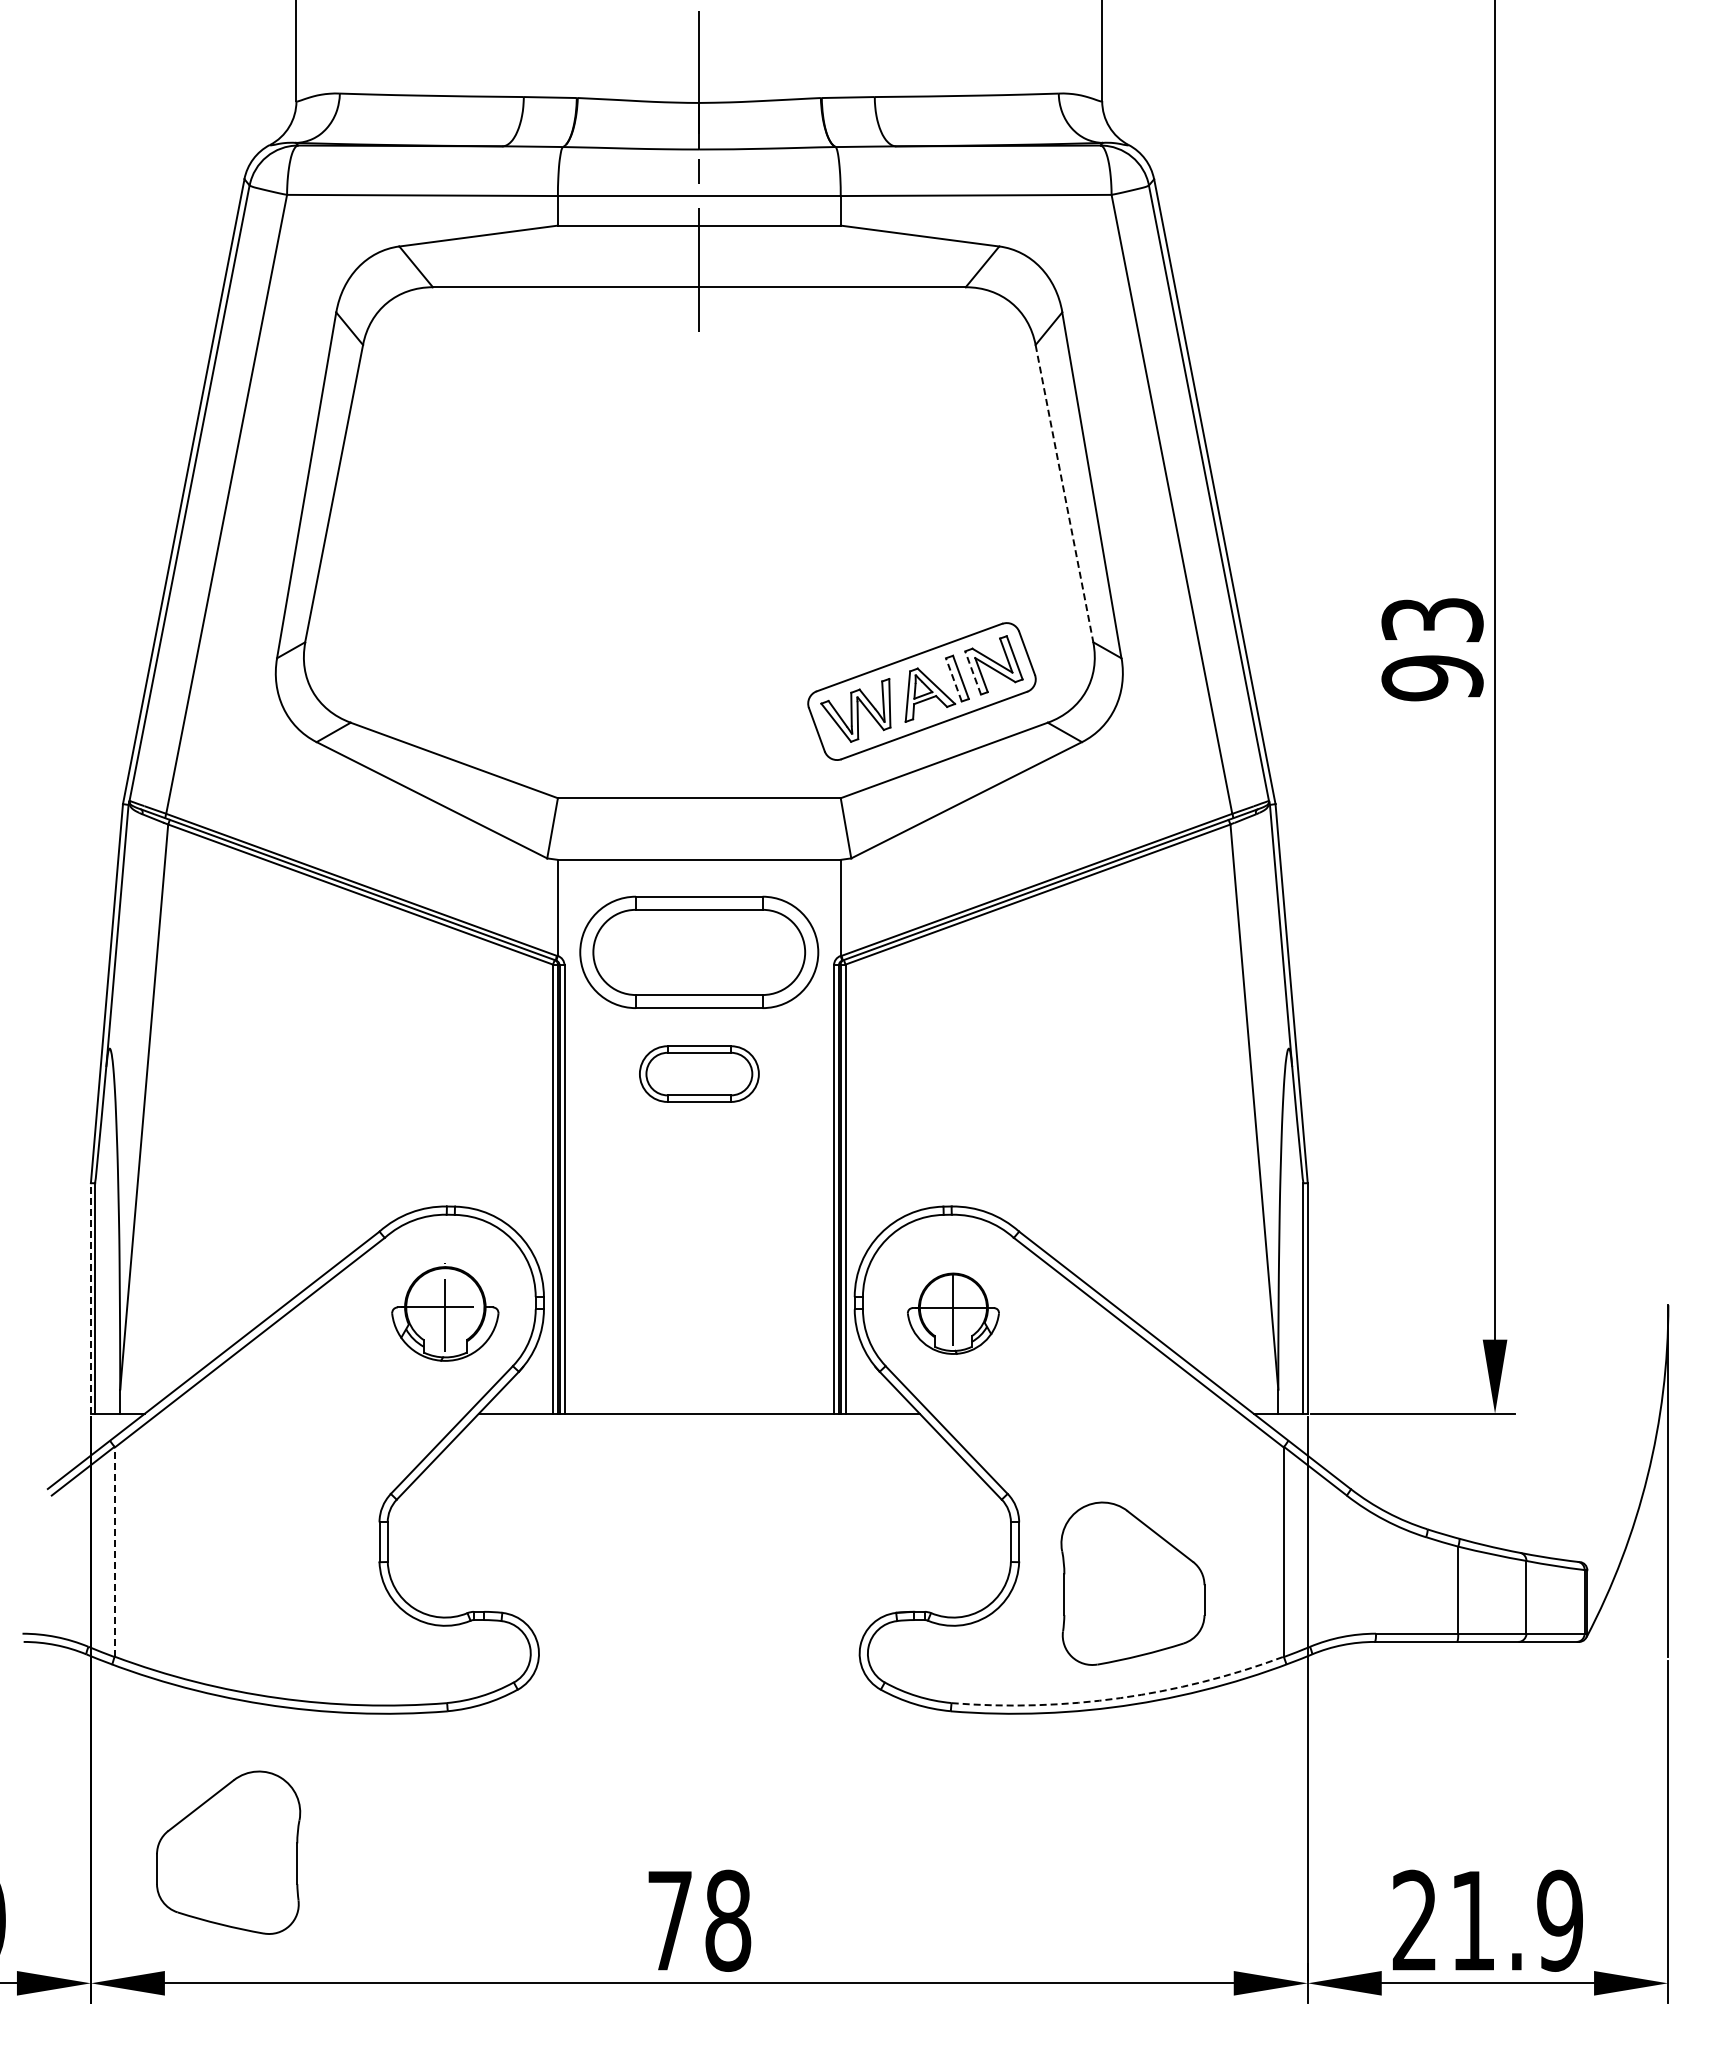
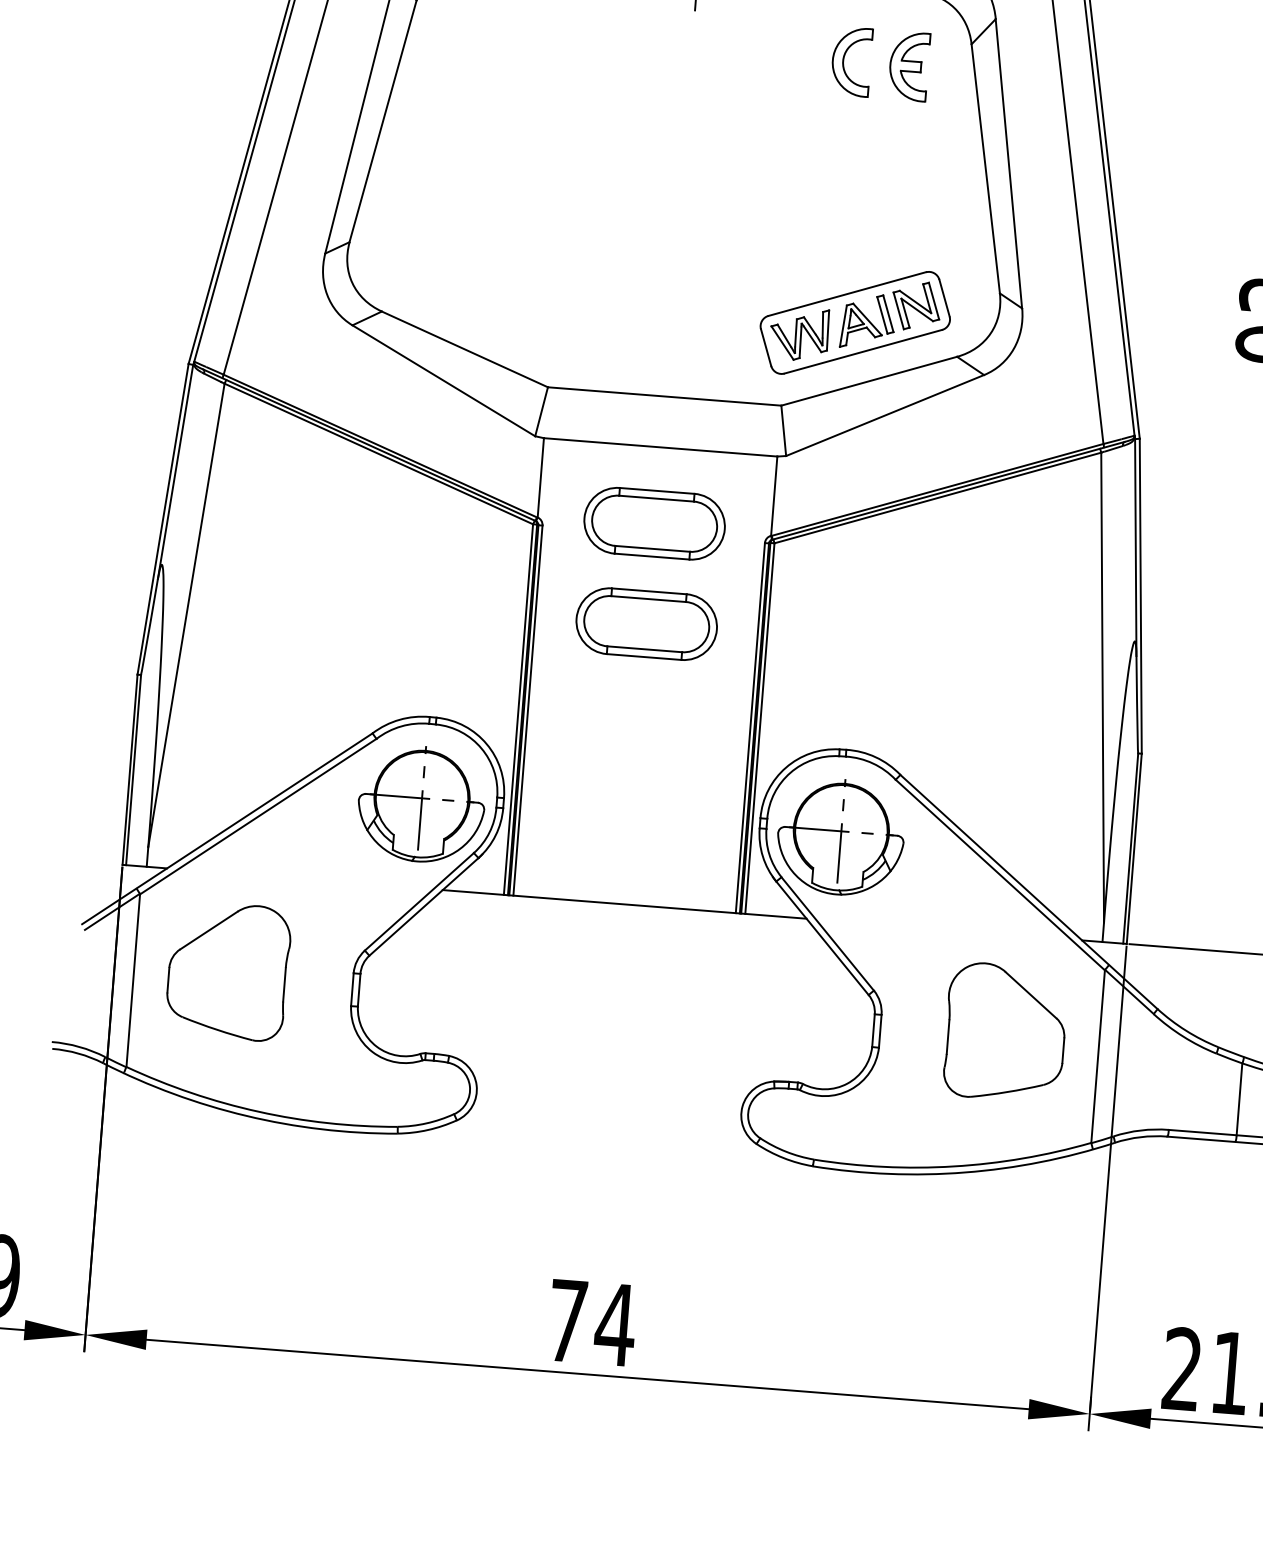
part: (883, 377) -> (843, 61), added
part: (961, 377) -> (908, 66), added
line: (1064, 494) -> (985, 169), dashed -> solid
line: (972, 672) -> (898, 310), dashed -> solid
line: (953, 679) -> (882, 315), dashed -> solid
part: (699, 952) -> (654, 523), size x0.71
part: (699, 1073) -> (646, 623), size x1.43
line: (90, 1297) -> (129, 768), dashed -> solid
part: (445, 1312) -> (421, 804), size x1.43
part: (953, 1312) -> (840, 837), size x1.67
line: (114, 1552) -> (133, 980), dashed -> solid
part: (1132, 1583) -> (1005, 1032), moved
arc: (1120, 1698) -> (953, 1166), dashed -> solid
part: (228, 1852) -> (228, 971), moved
text: (727, 1920) -> (615, 1324), 78 -> 74

